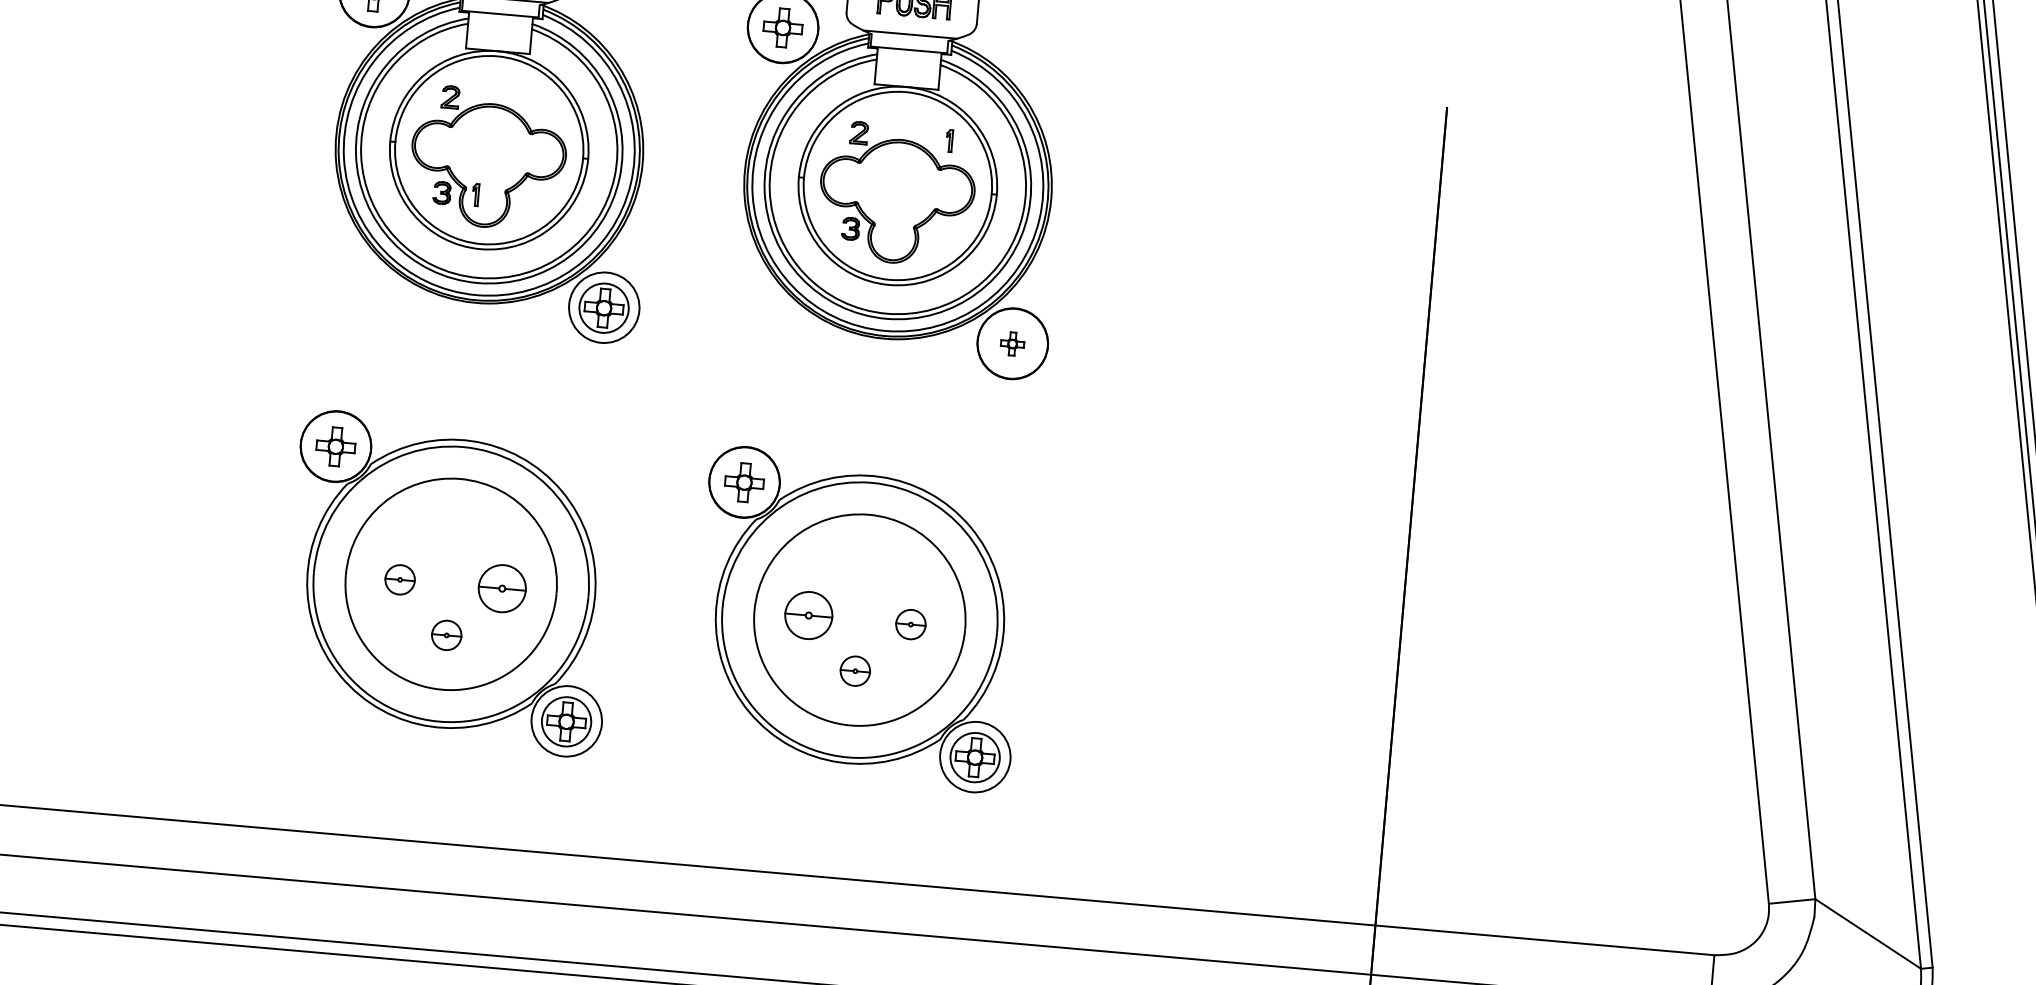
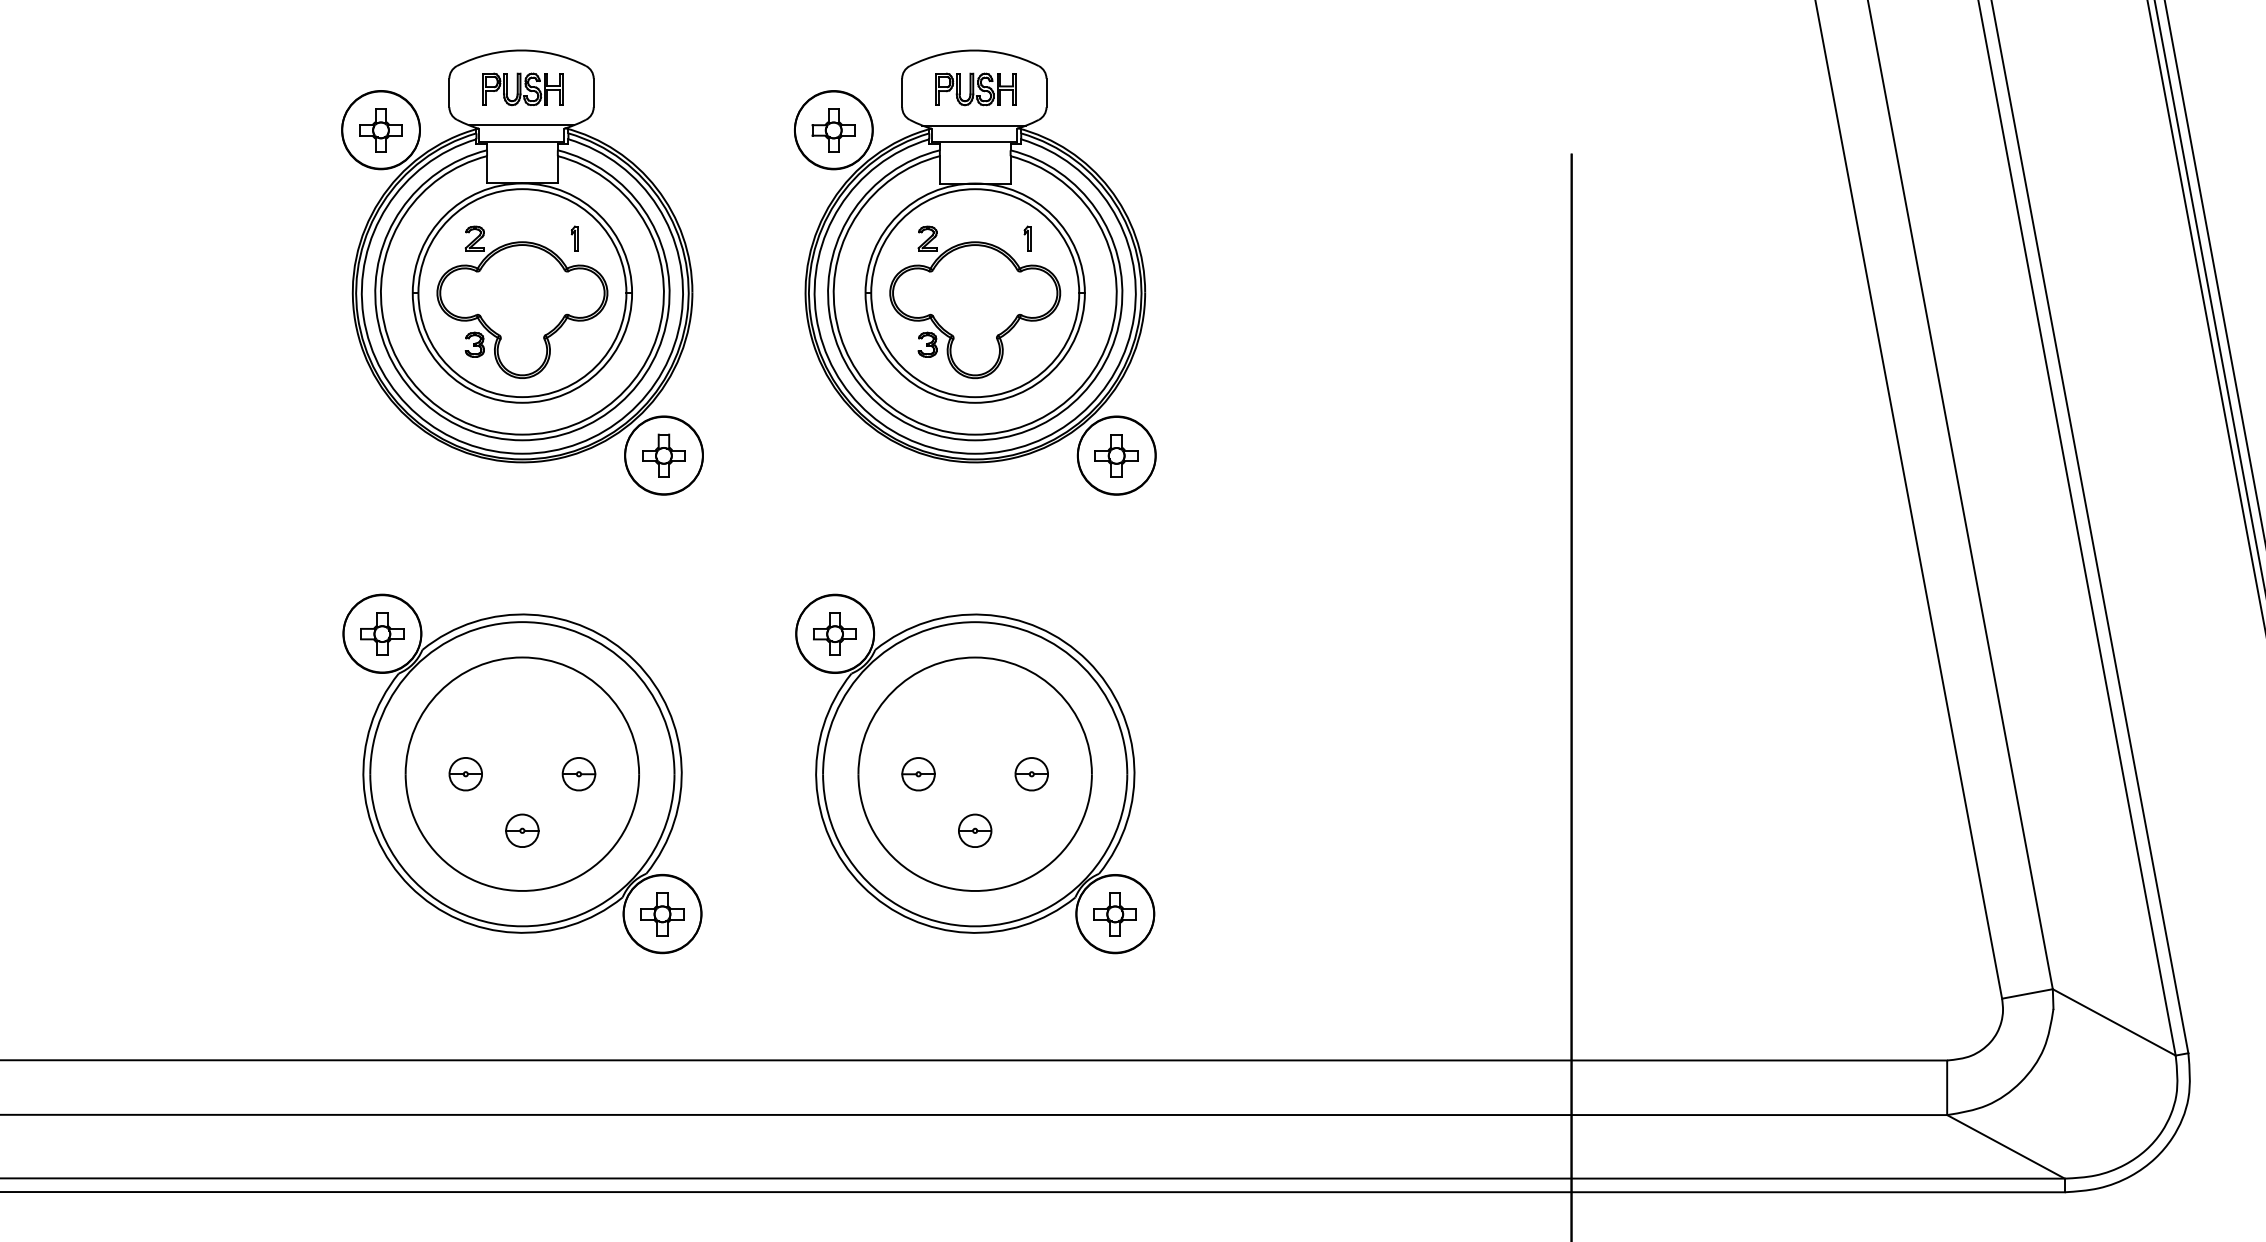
part: (475, 194) -> (574, 238), moved
circle: (603, 307) -> (663, 455), size x1.43
part: (1012, 343) -> (1116, 455), size x1.67
part: (501, 589) -> (578, 774), size x0.62
part: (808, 615) -> (918, 774), size x0.62
circle: (566, 722) -> (662, 914), size x1.43
circle: (975, 757) -> (1115, 914), size x1.43

